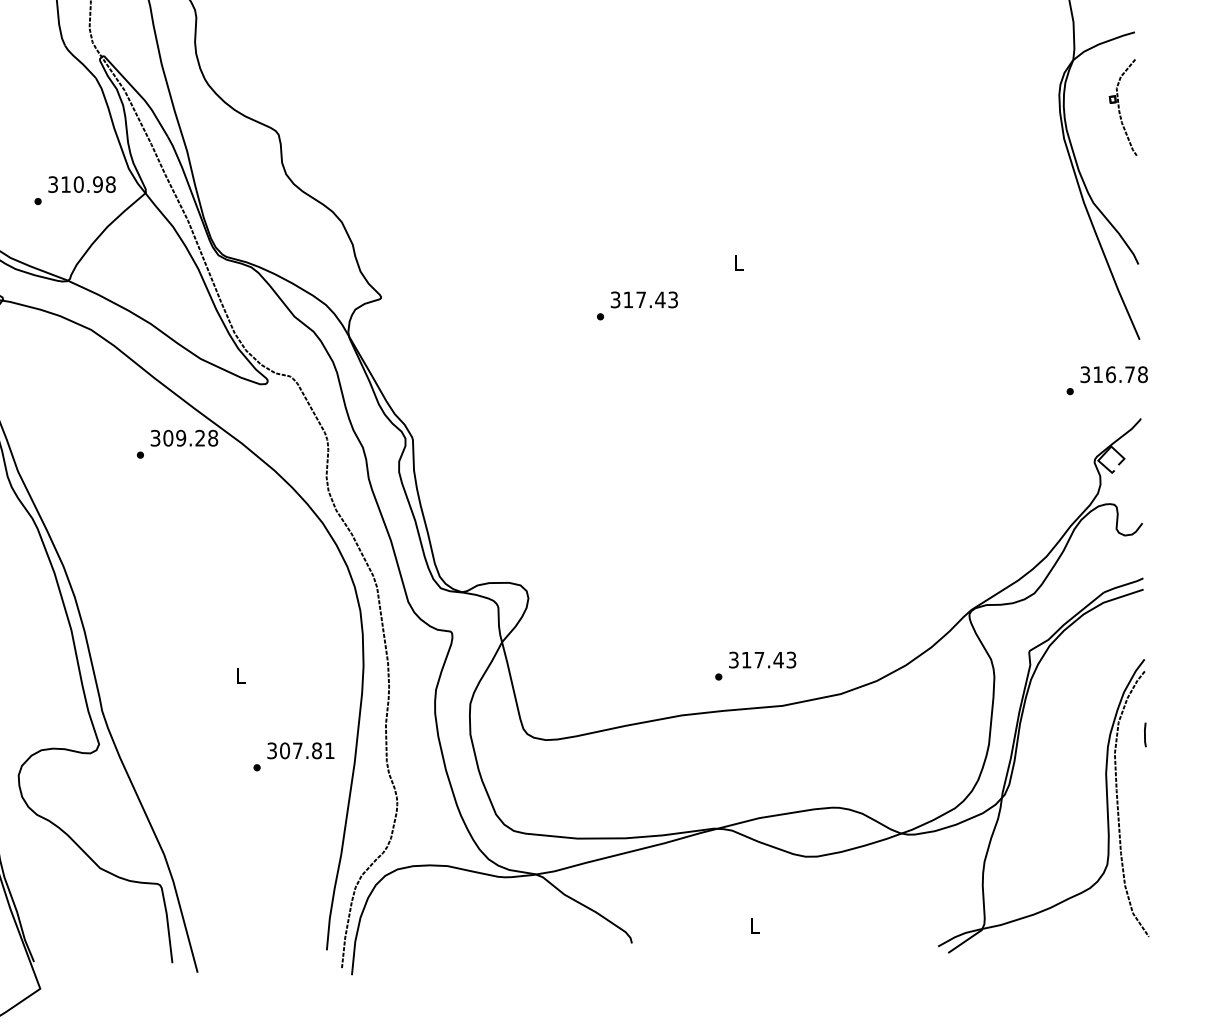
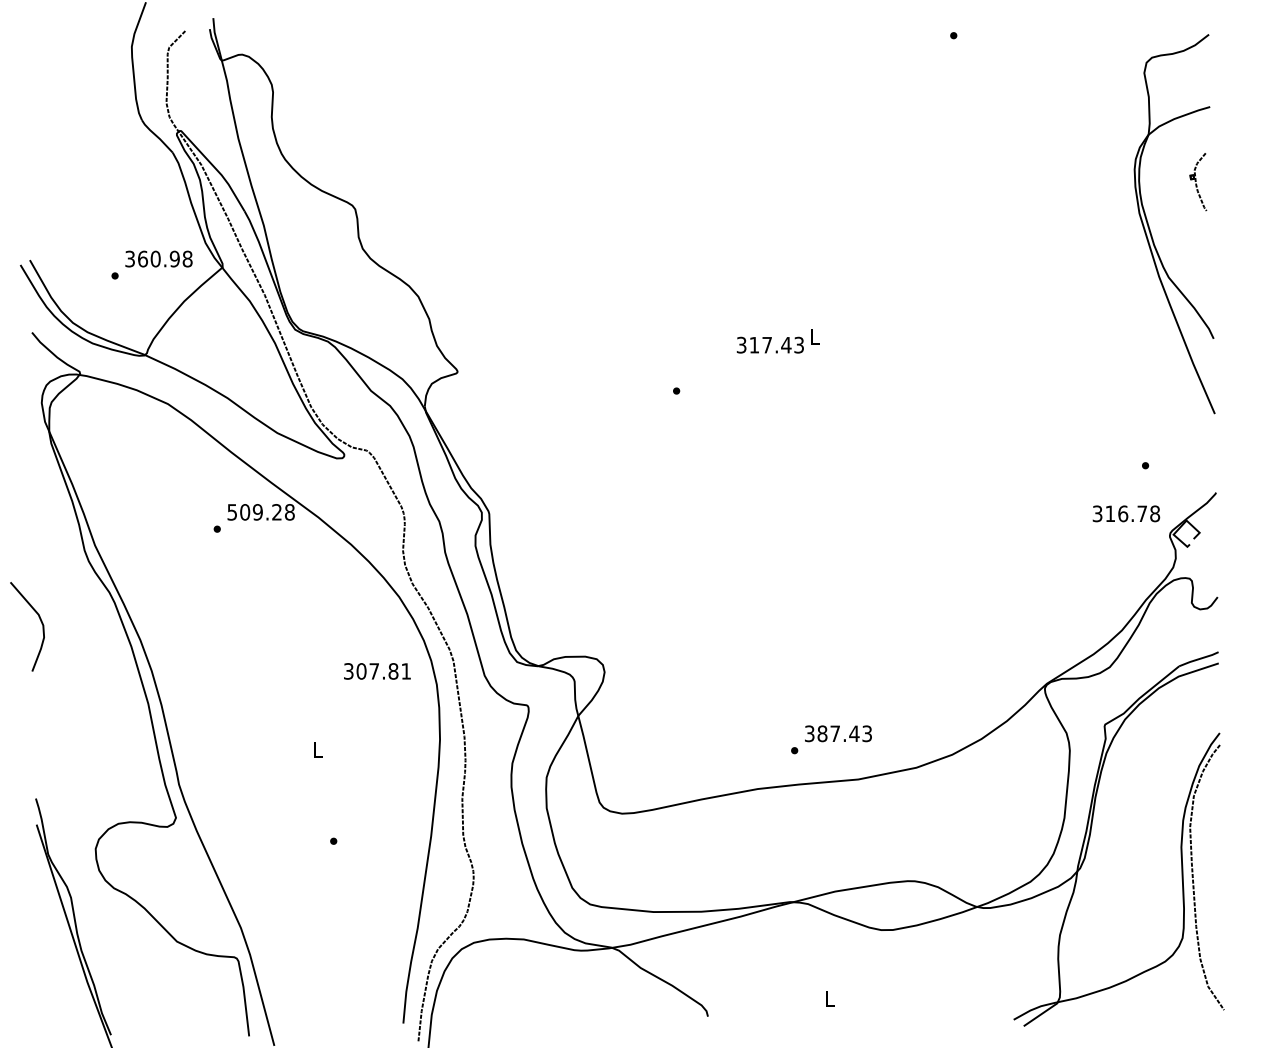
part: (1123, 106) -> (1198, 181), size x0.6
text: (65, 184) -> (142, 258), 310.98 -> 360.98
text: (643, 299) -> (769, 344), moved
text: (1114, 374) -> (1126, 513), moved
text: (155, 437) -> (232, 511), 309.28 -> 509.28
text: (746, 659) -> (822, 733), 317.43 -> 387.43
line: (1145, 734) -> (1220, 808), removed
text: (300, 750) -> (377, 671), moved

